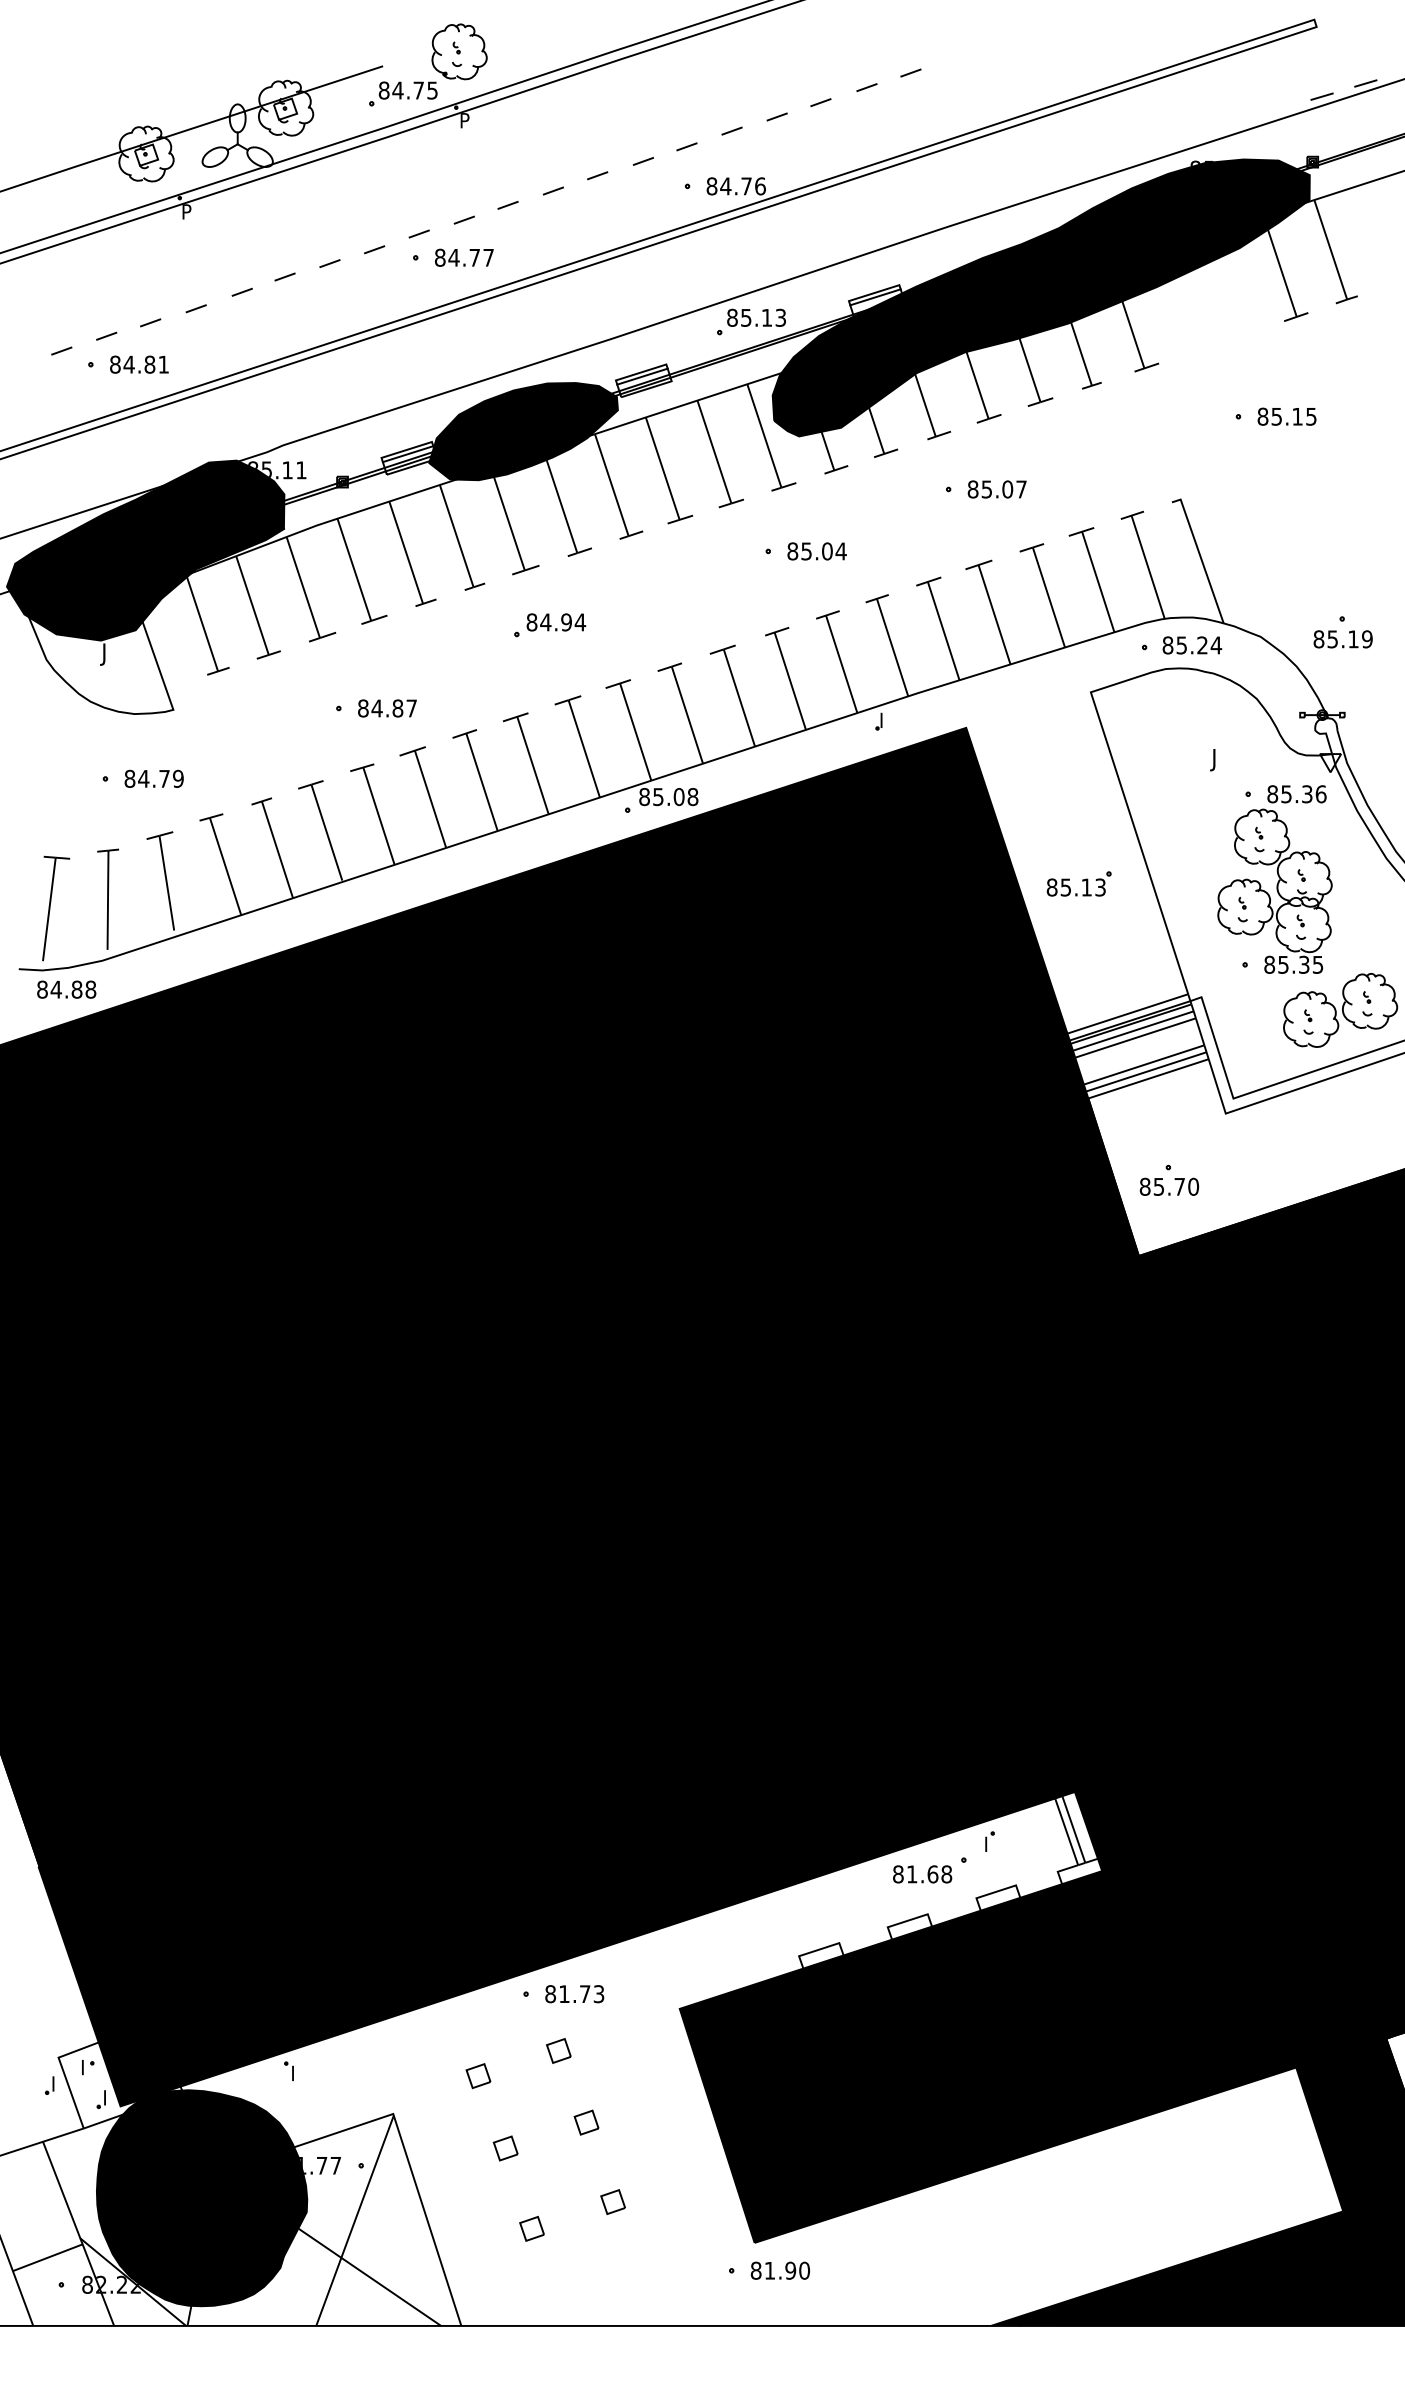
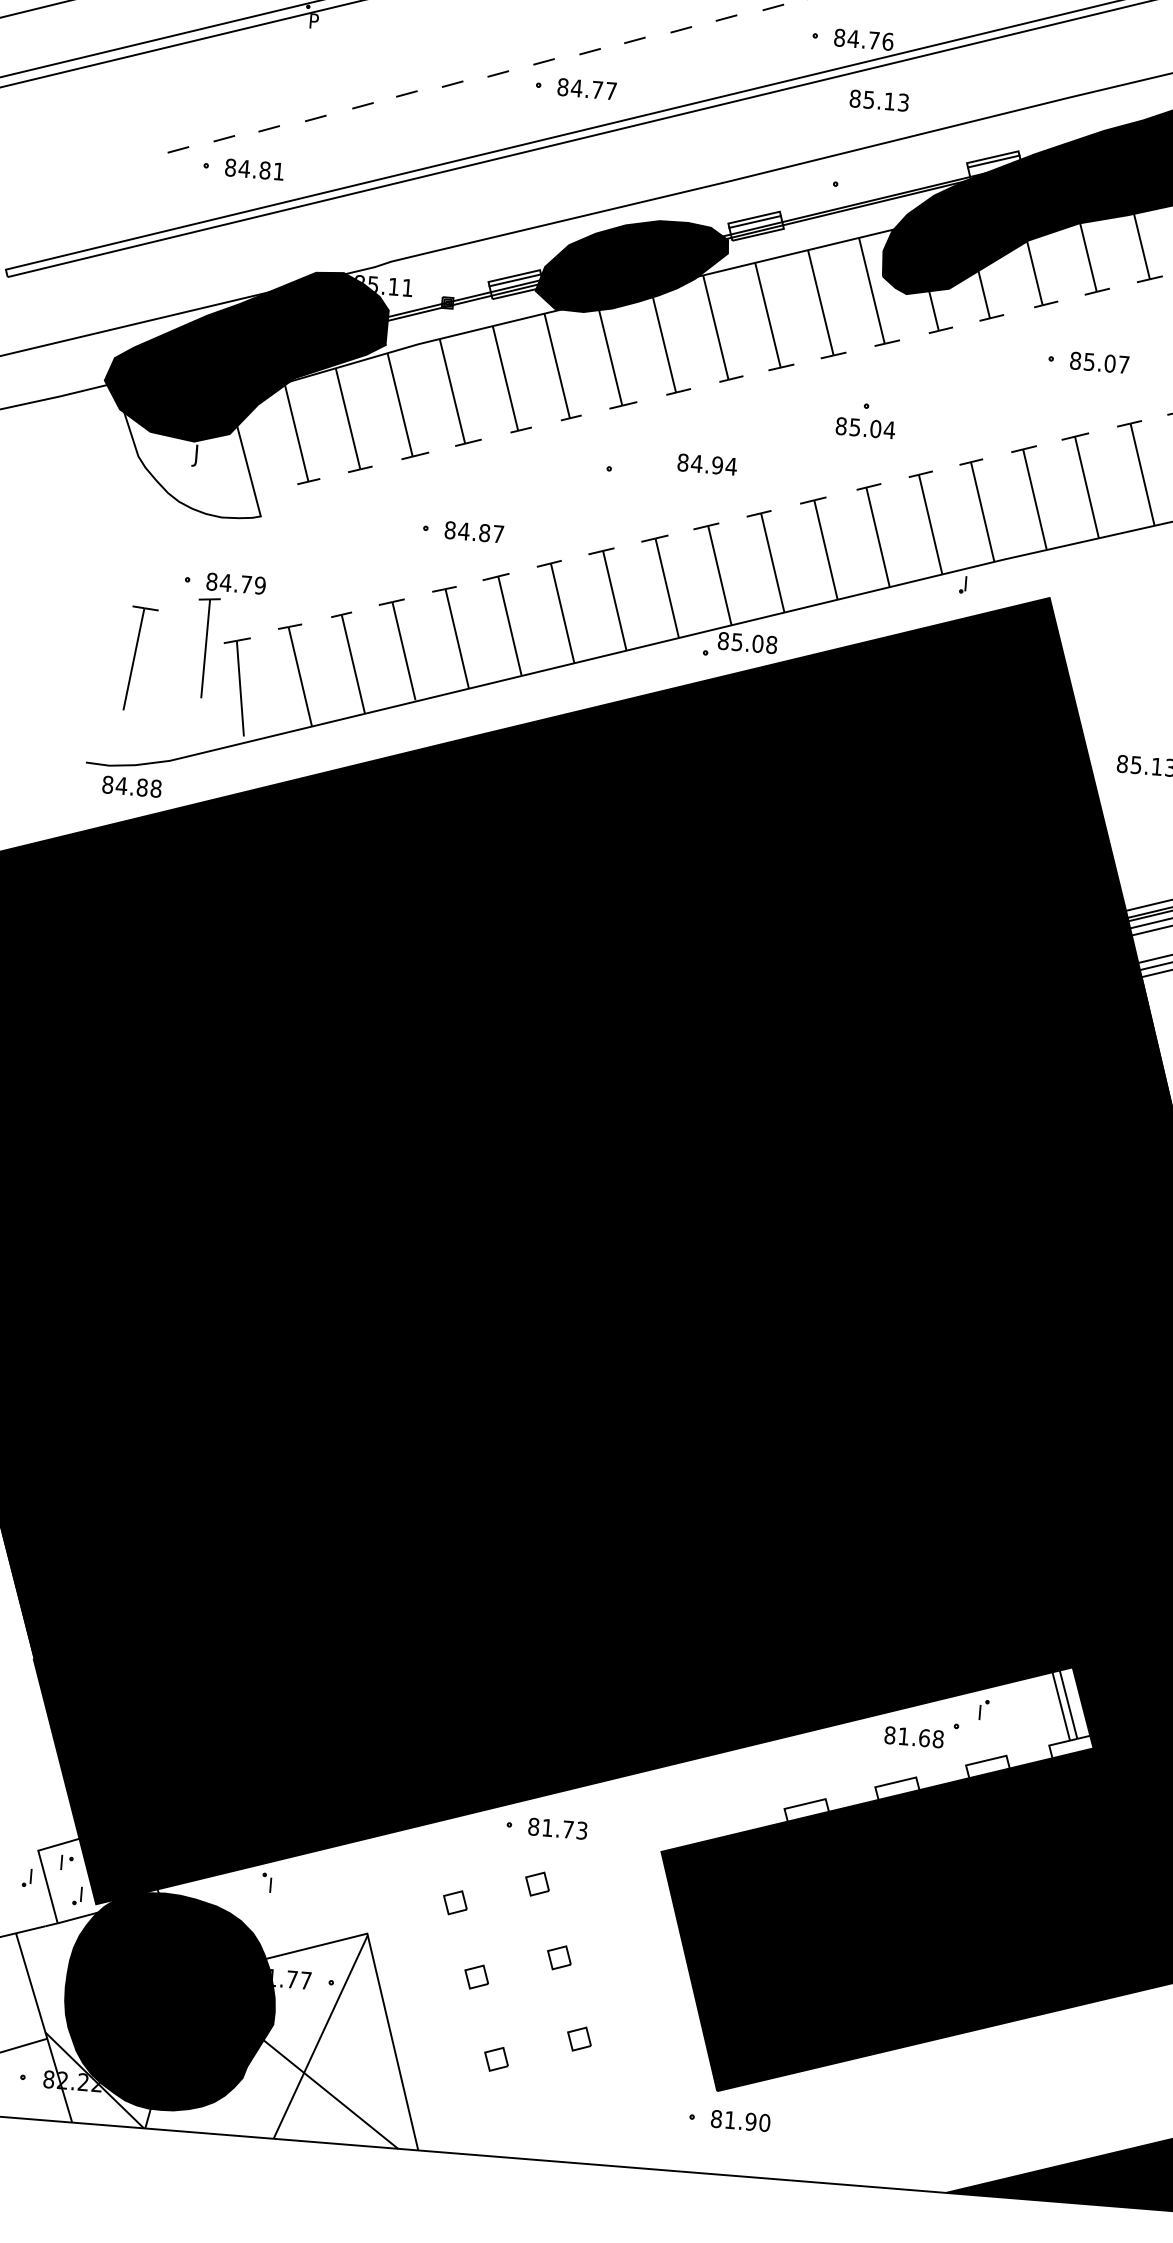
text: (756, 317) -> (879, 100), moved
text: (816, 551) -> (864, 428), moved
text: (556, 622) -> (707, 464), moved
part: (107, 898) -> (205, 647), moved
part: (56, 908) -> (141, 658), moved

